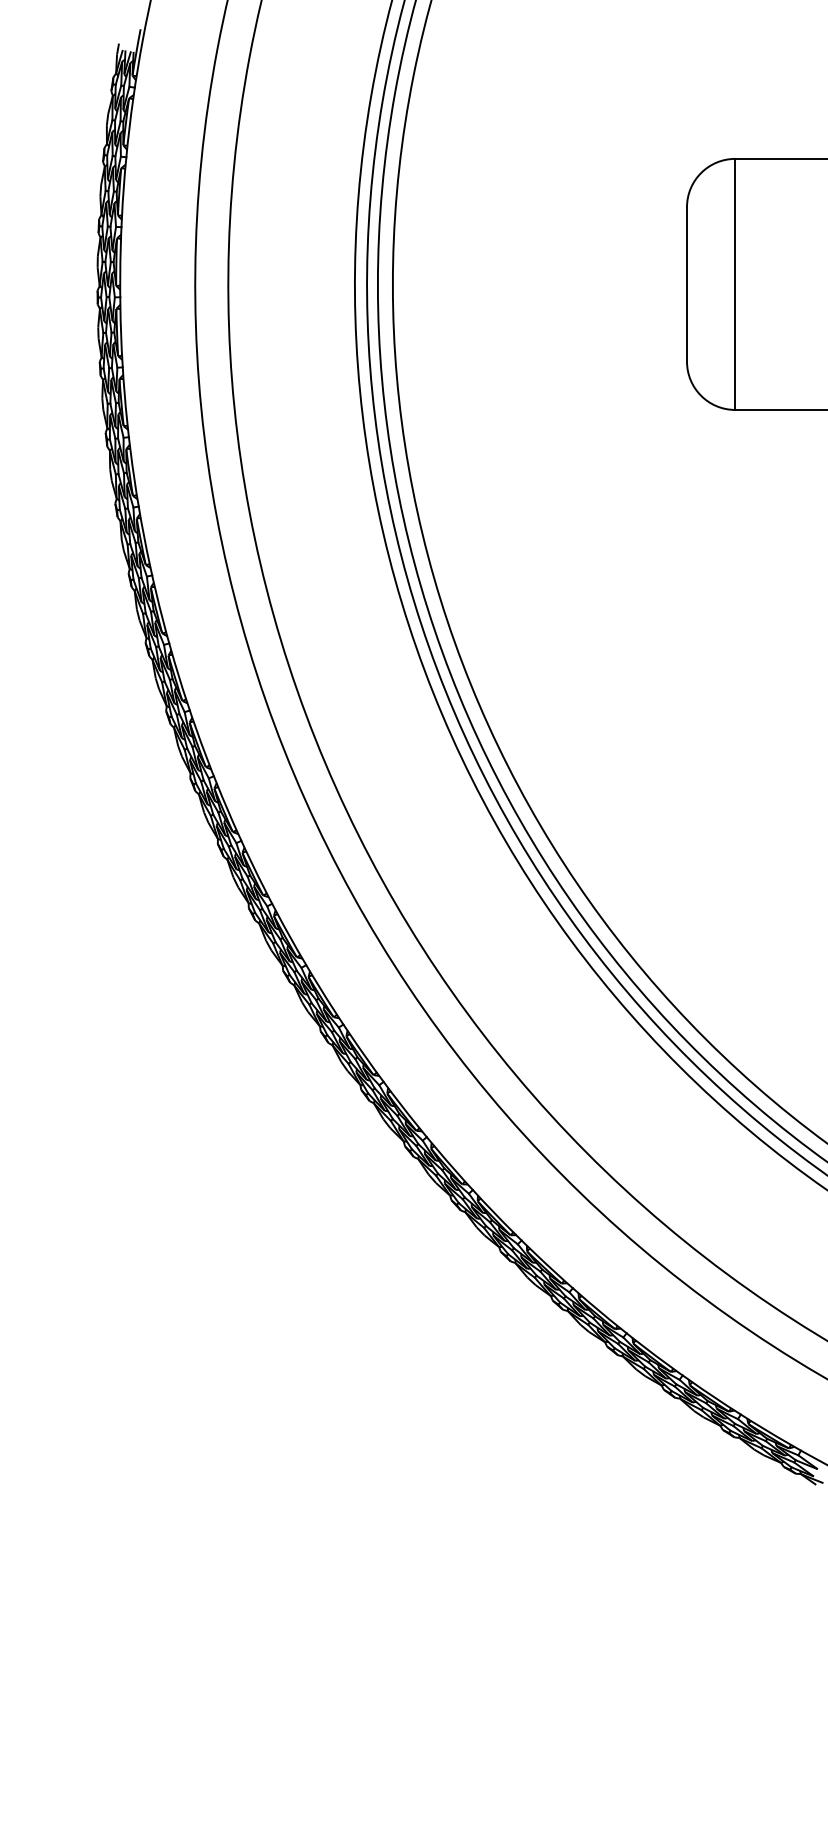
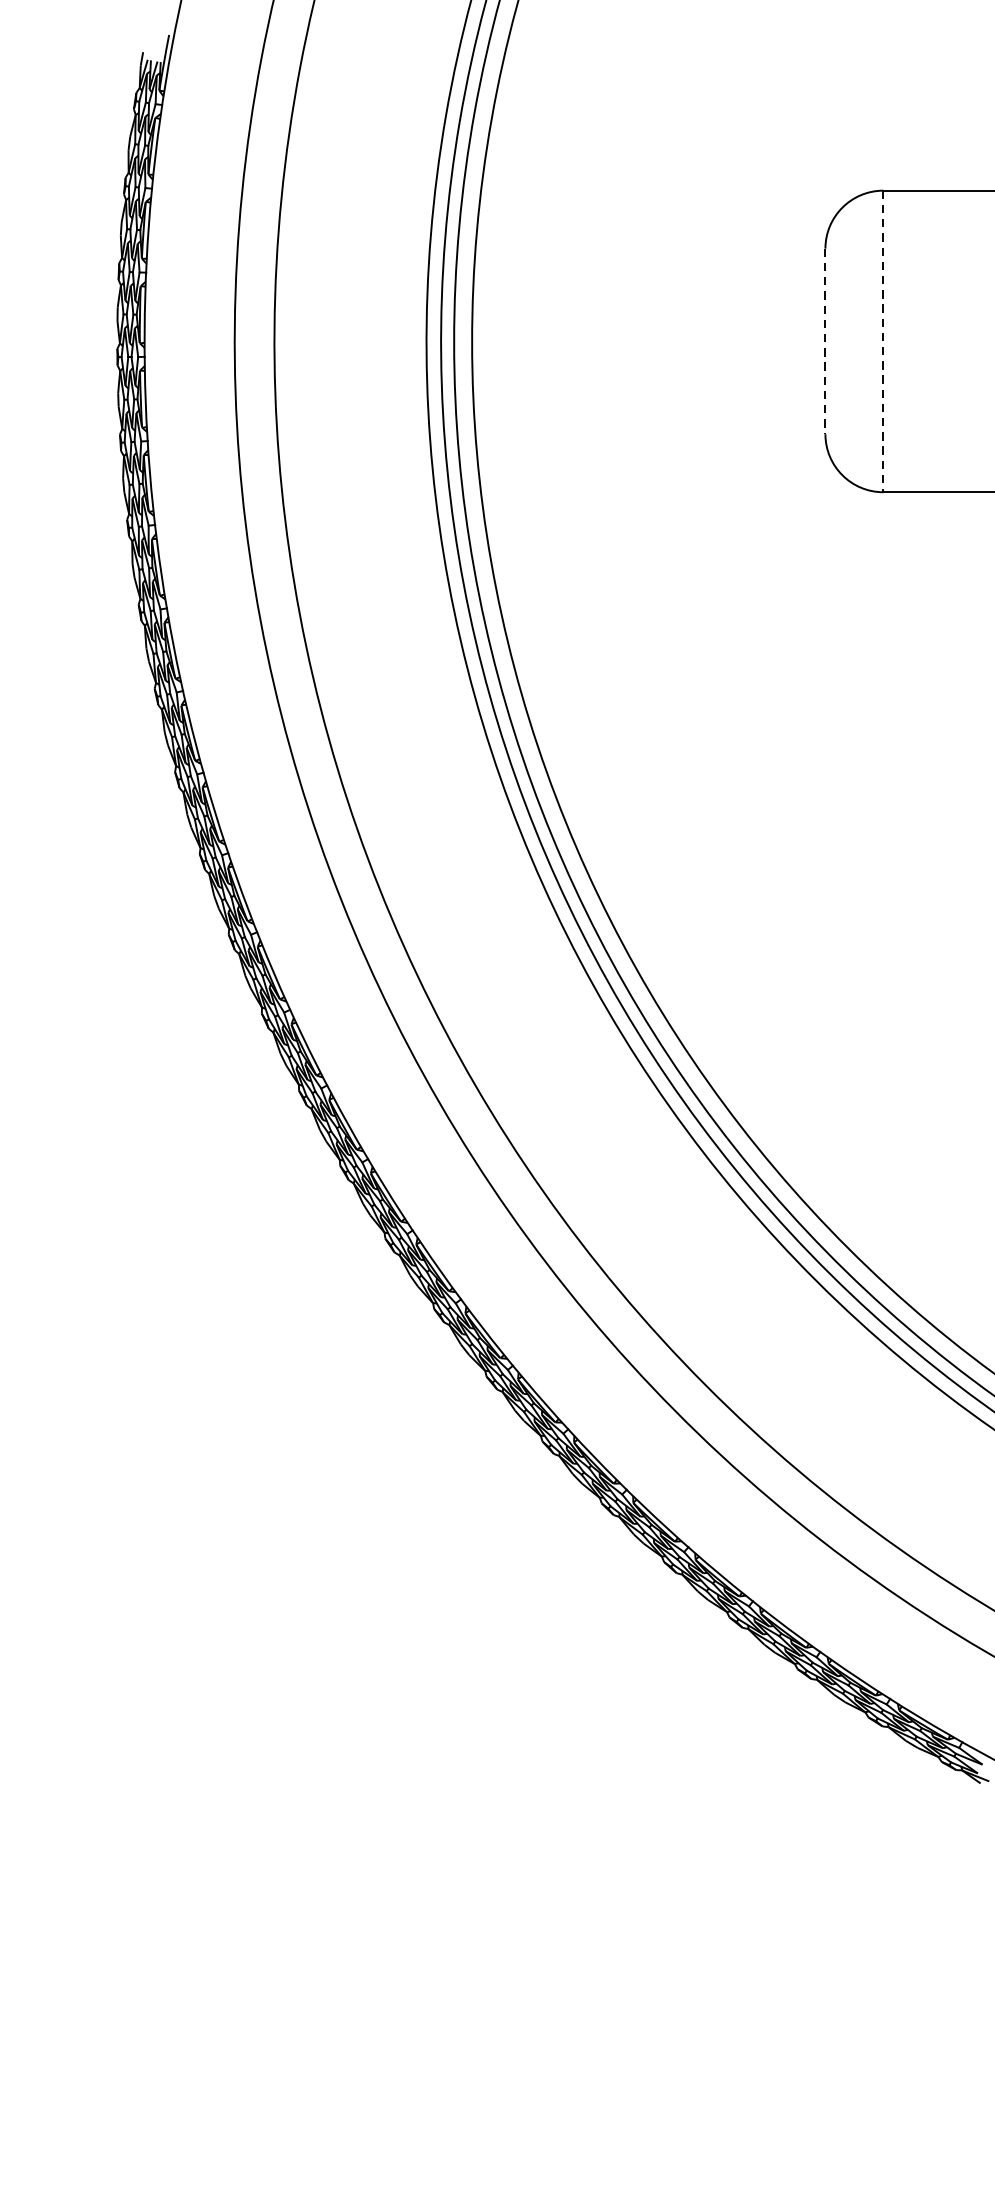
line: (687, 284) -> (826, 341), solid -> dashed
line: (735, 284) -> (883, 341), solid -> dashed

